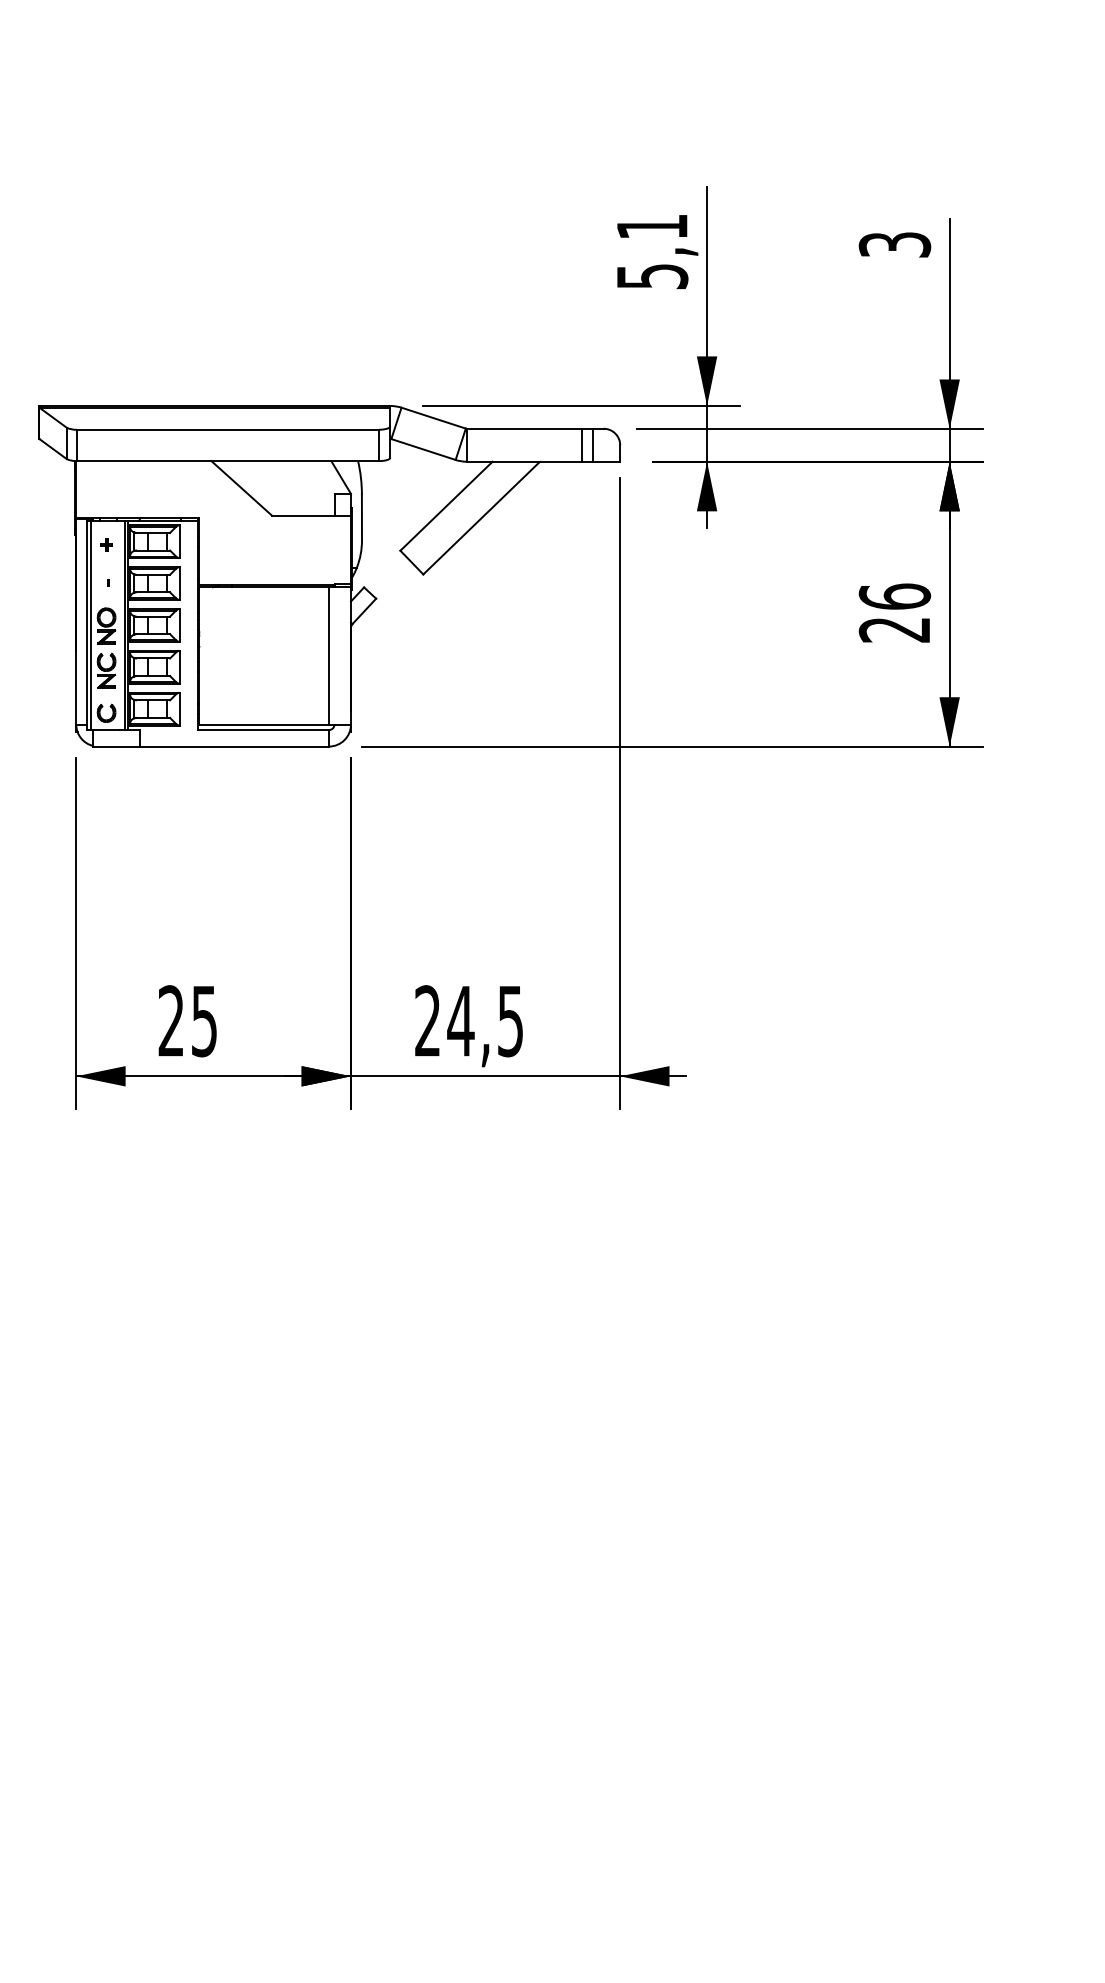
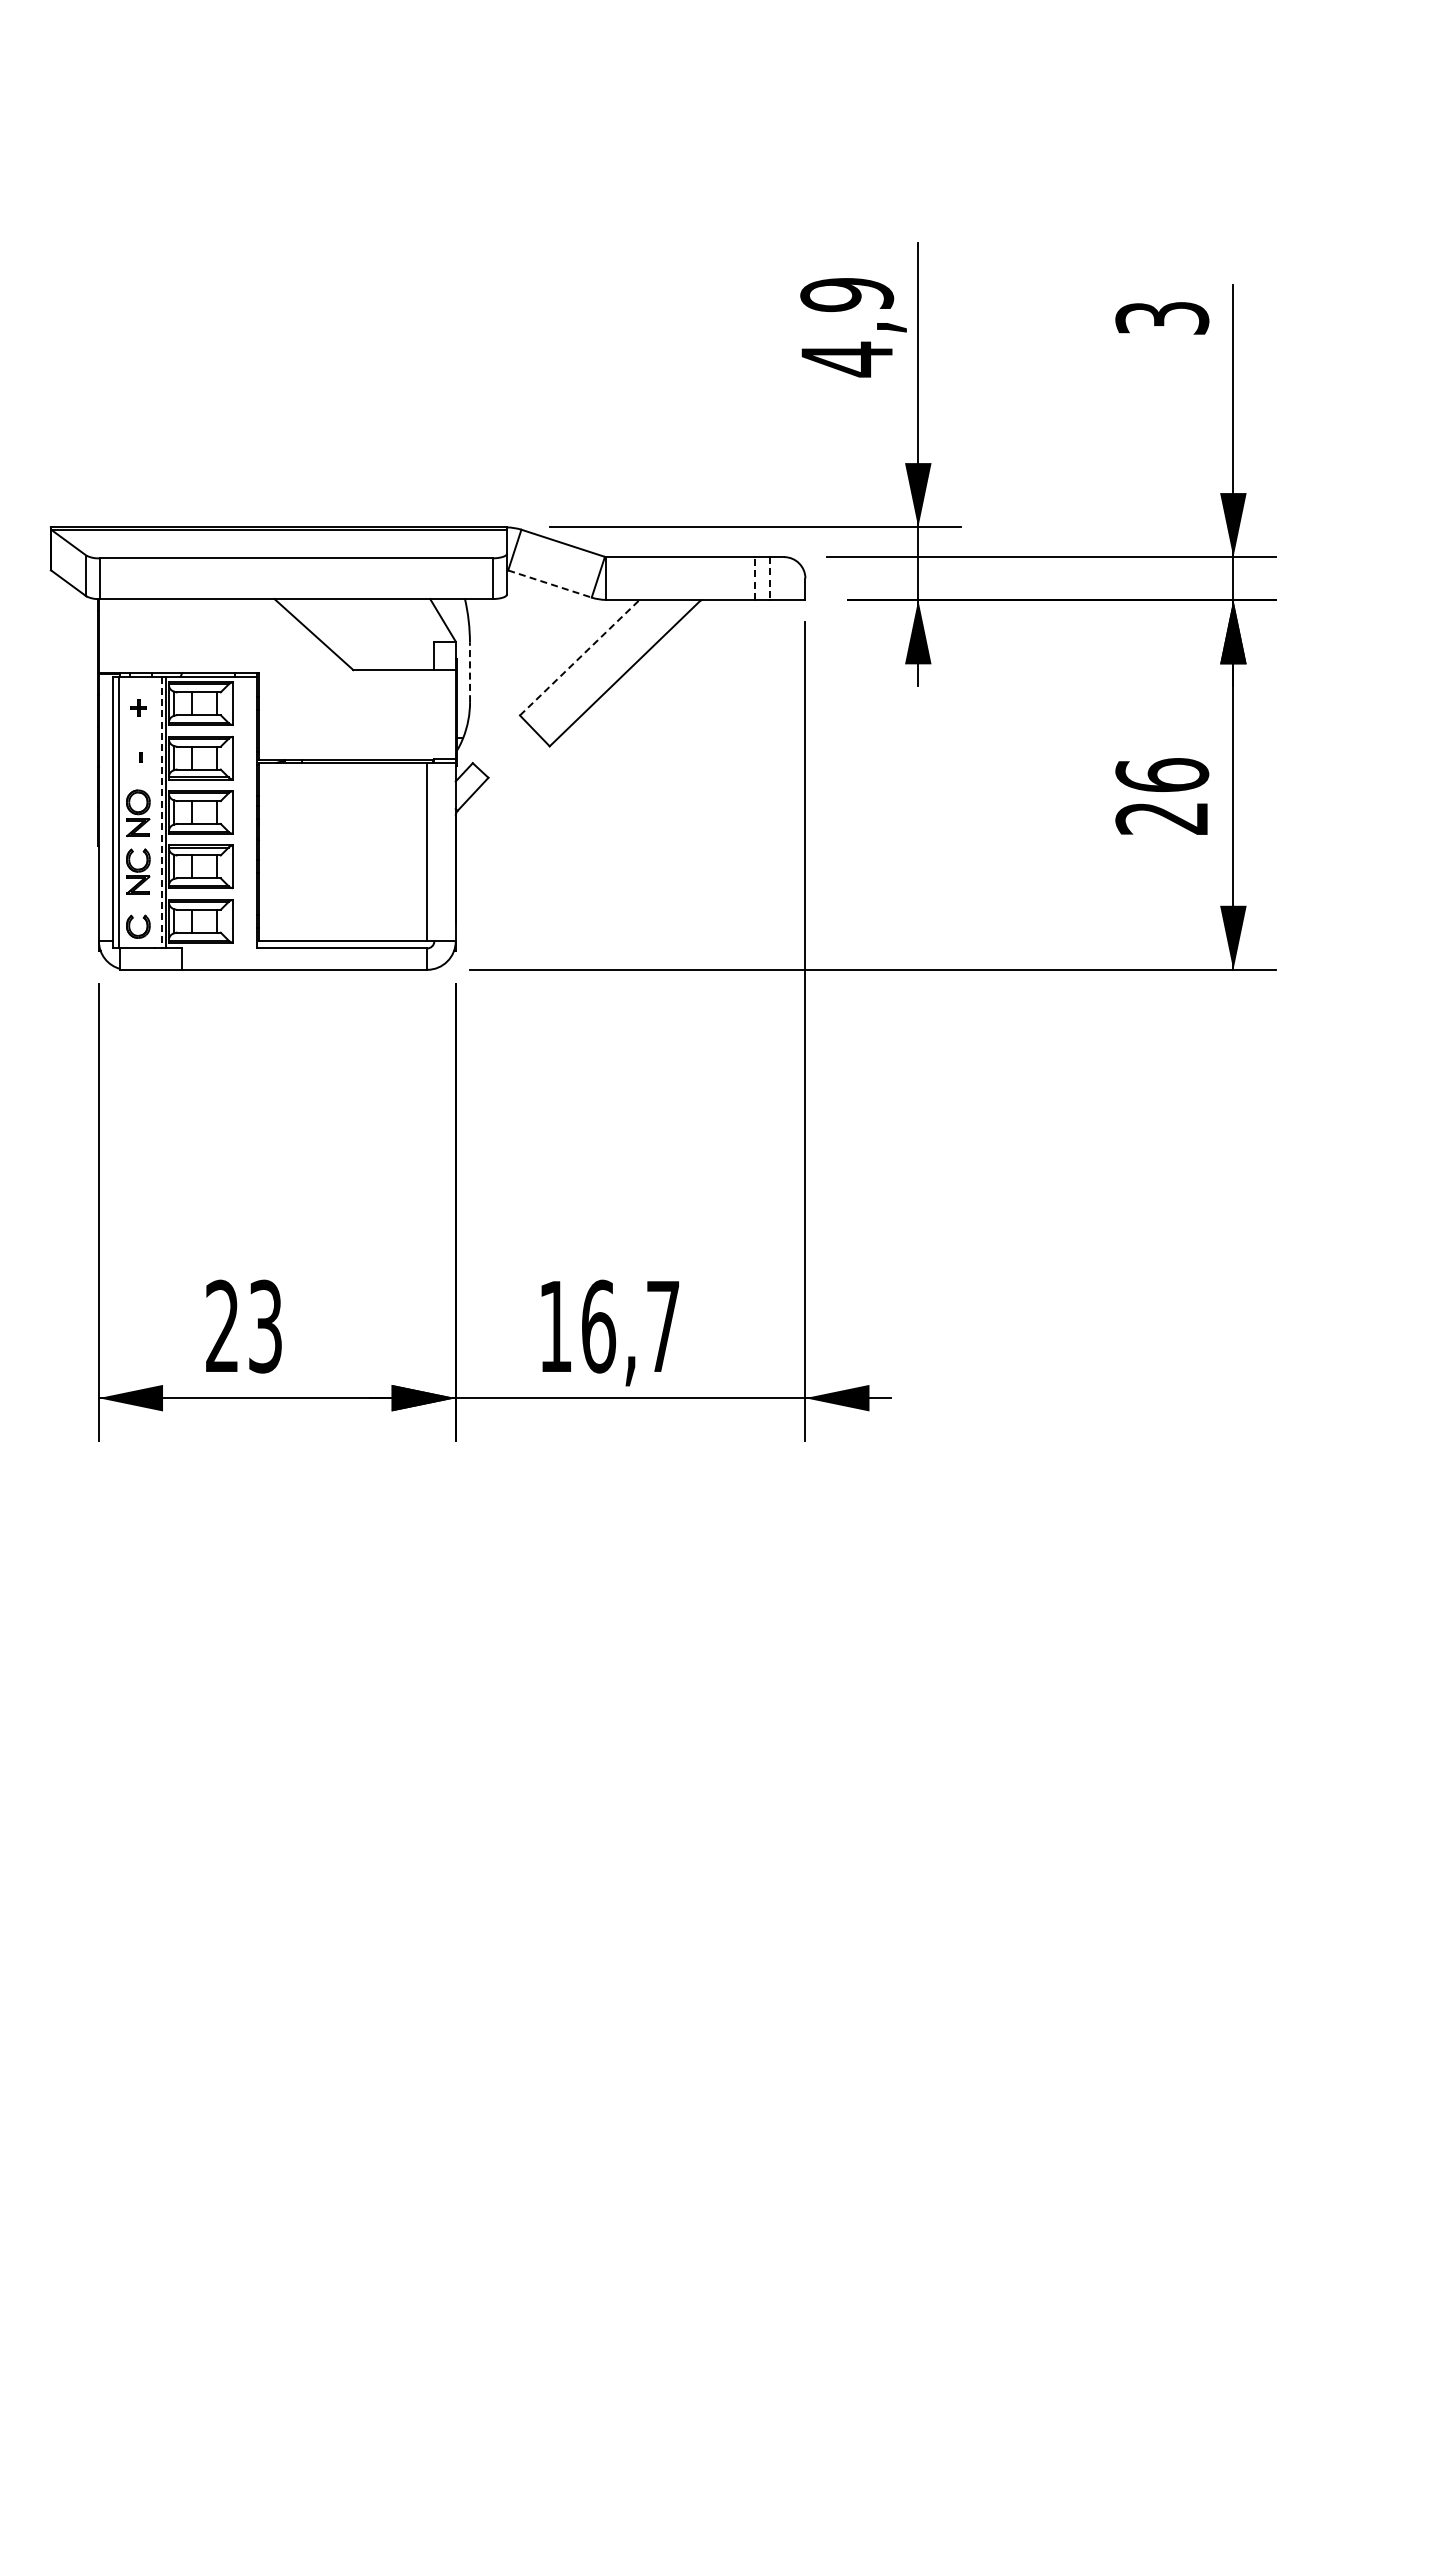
text: (652, 252) -> (847, 327), 5,1 -> 4,9
line: (581, 445) -> (755, 578), solid -> dashed
line: (592, 446) -> (769, 579), solid -> dashed
line: (423, 449) -> (549, 584), solid -> dashed
line: (447, 506) -> (580, 657), solid -> dashed
line: (362, 517) -> (470, 672), solid -> dashed
line: (124, 625) -> (161, 812), solid -> dashed
text: (204, 1021) -> (265, 1326), 25 -> 23
text: (469, 1021) -> (609, 1326), 24,5 -> 16,7

